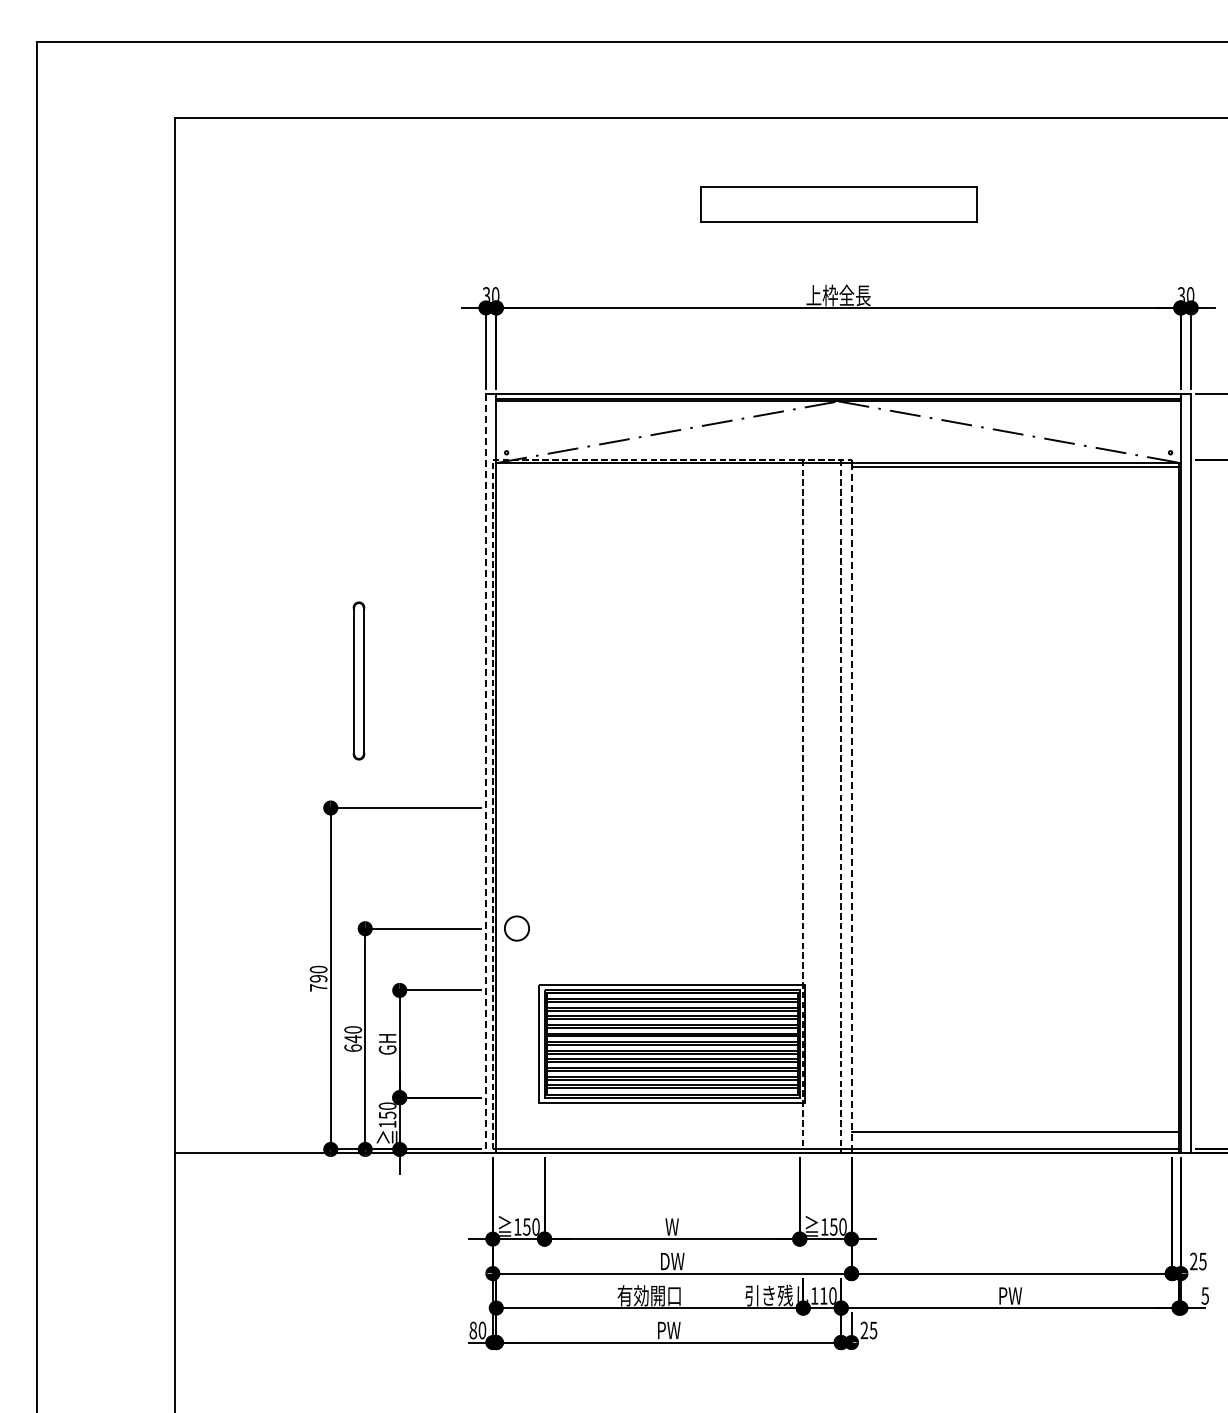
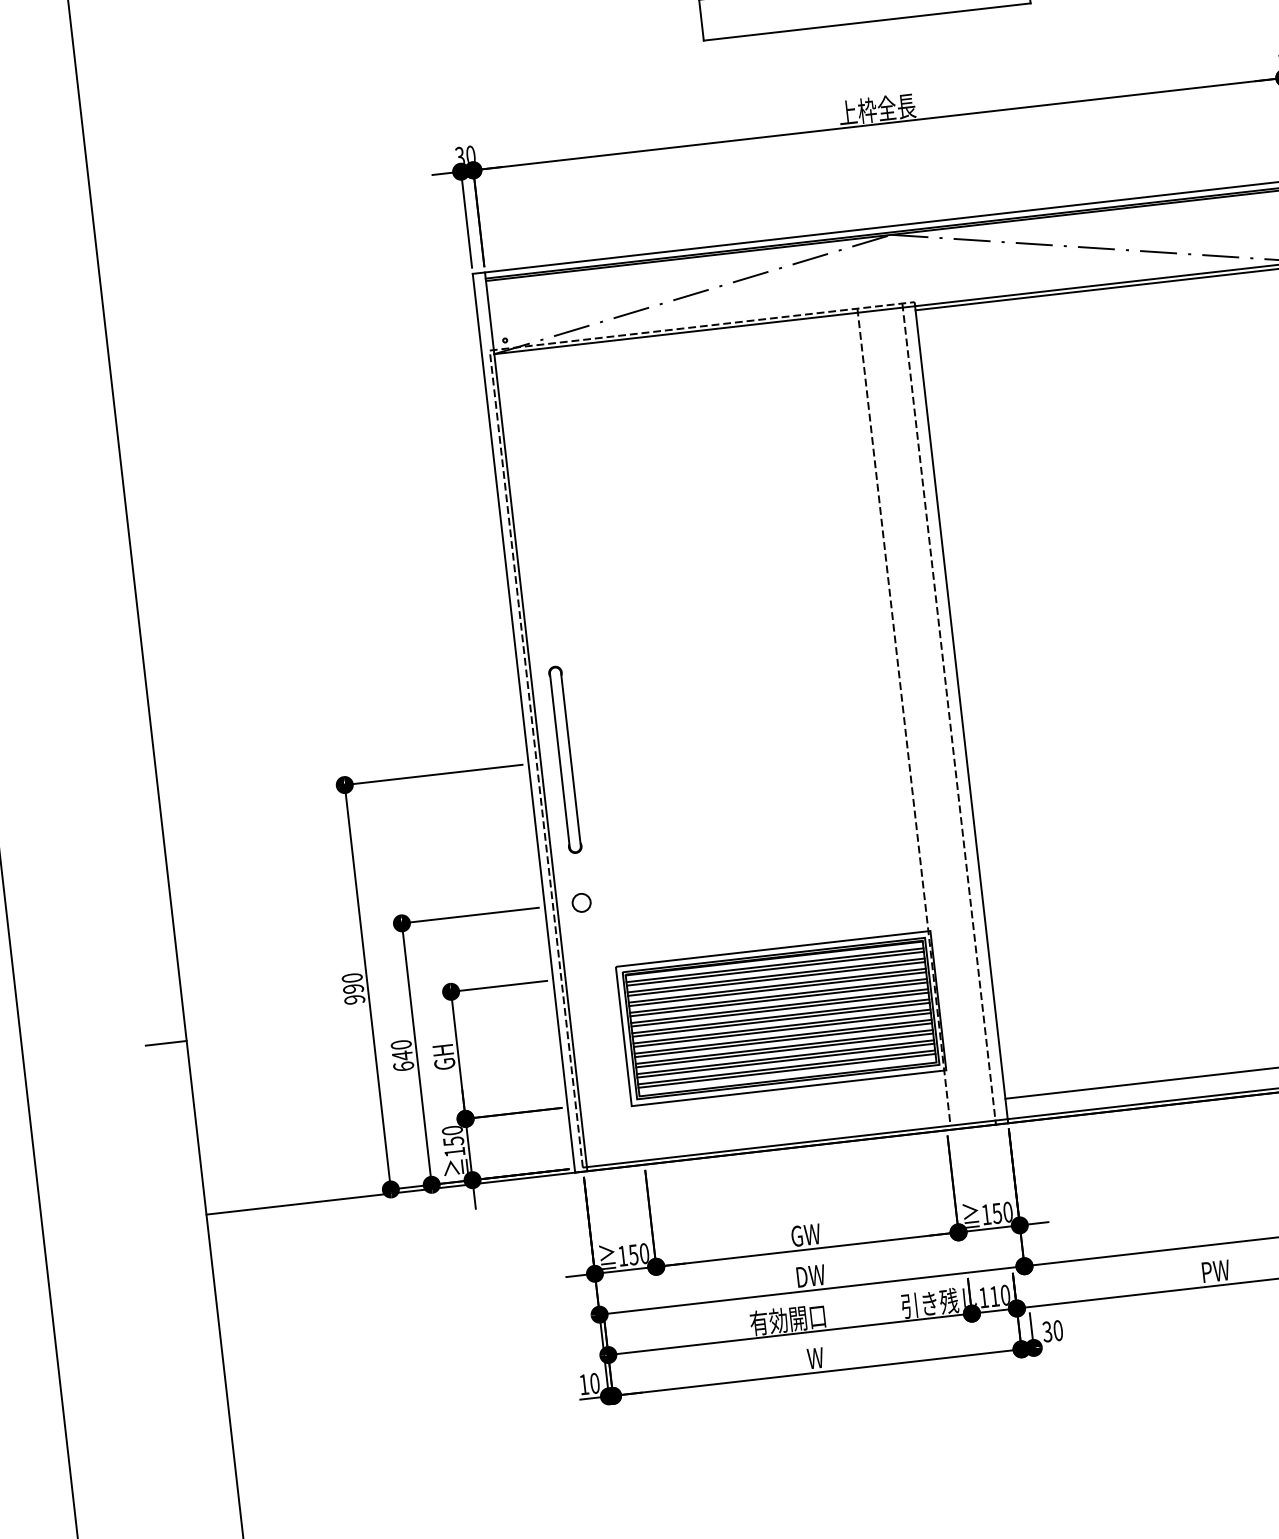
part: (358, 680) -> (564, 759), moved
line: (485, 774) -> (523, 724), dashed -> solid
line: (851, 806) -> (961, 712), dashed -> solid
circle: (516, 928) -> (581, 902), size x0.62
text: (318, 987) -> (354, 999), 790 -> 990
line: (157, 1006) -> (166, 1043), added
text: (672, 1226) -> (806, 1234), W -> GW
text: (473, 1330) -> (584, 1384), 80 -> 10
text: (669, 1330) -> (816, 1358), PW -> W
text: (868, 1330) -> (1052, 1331), 25 -> 30

